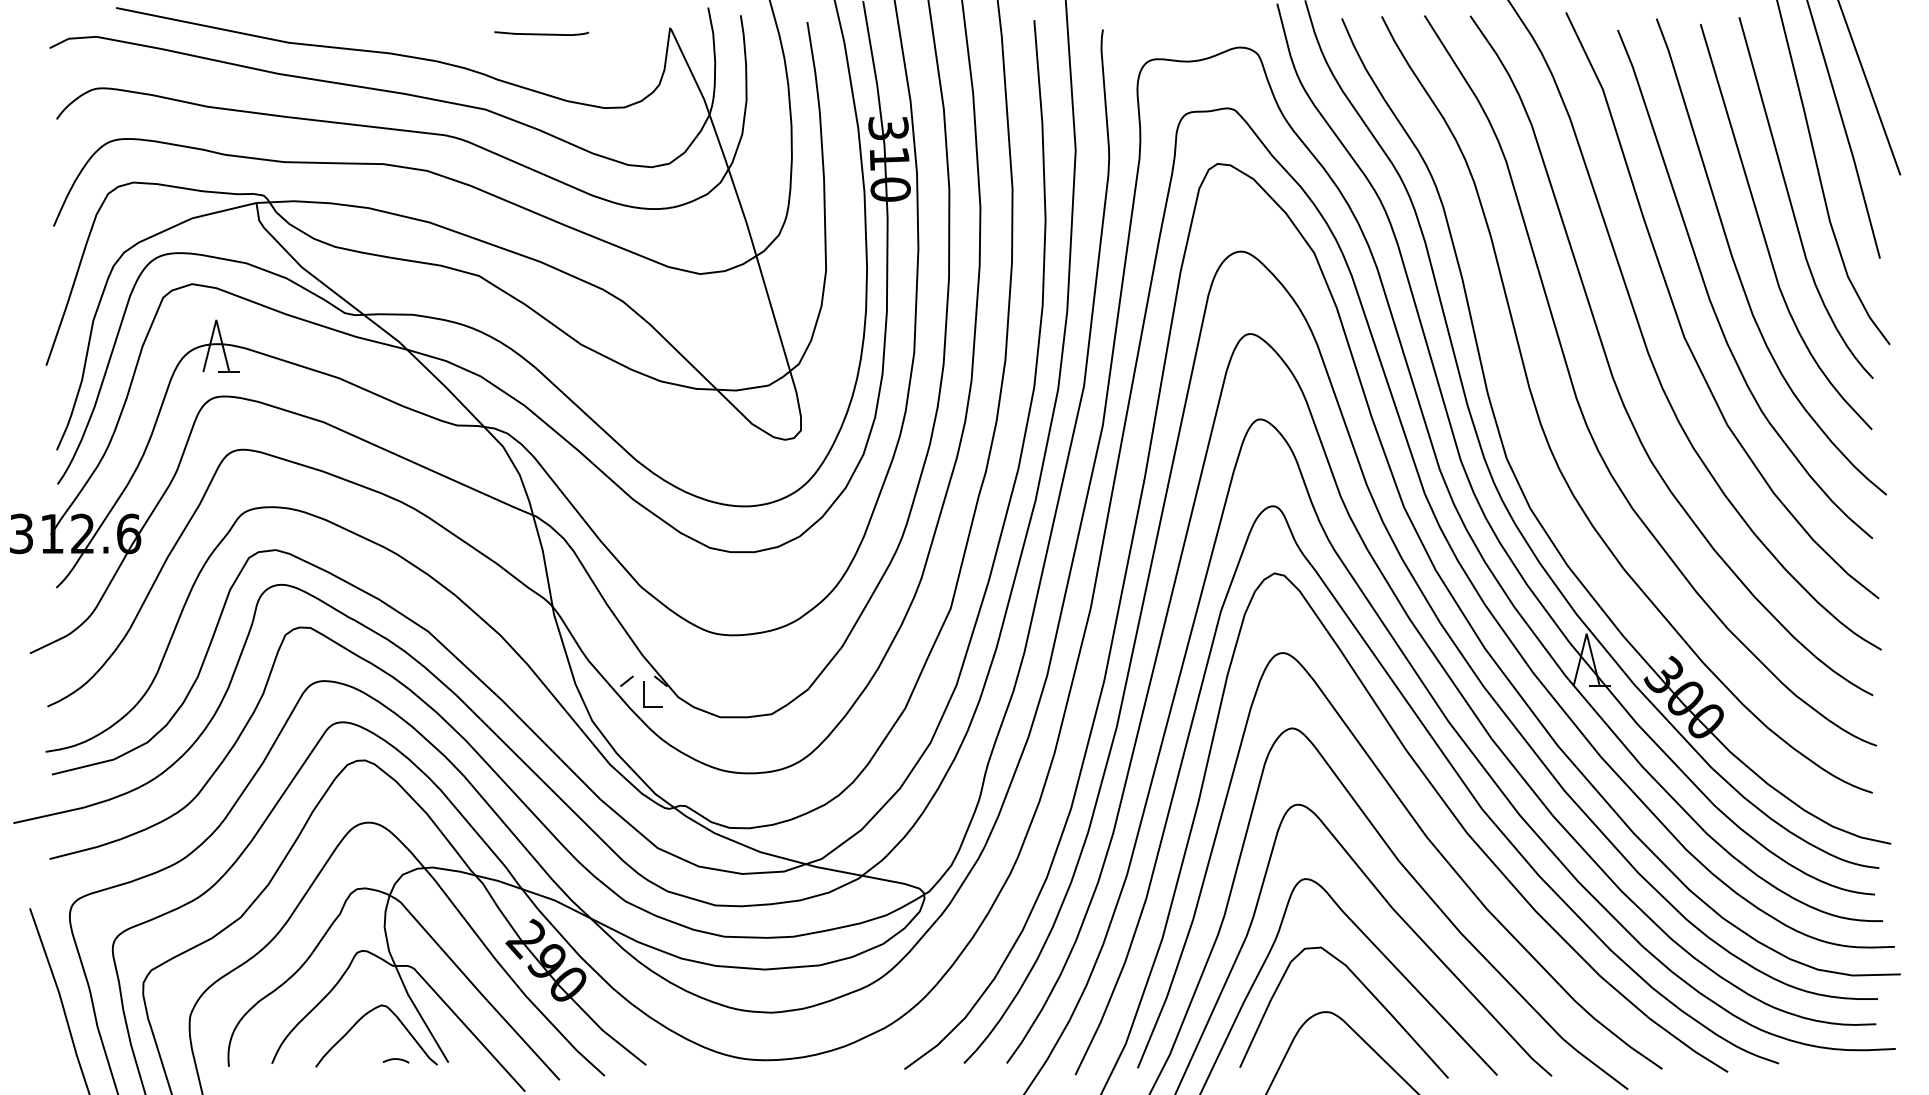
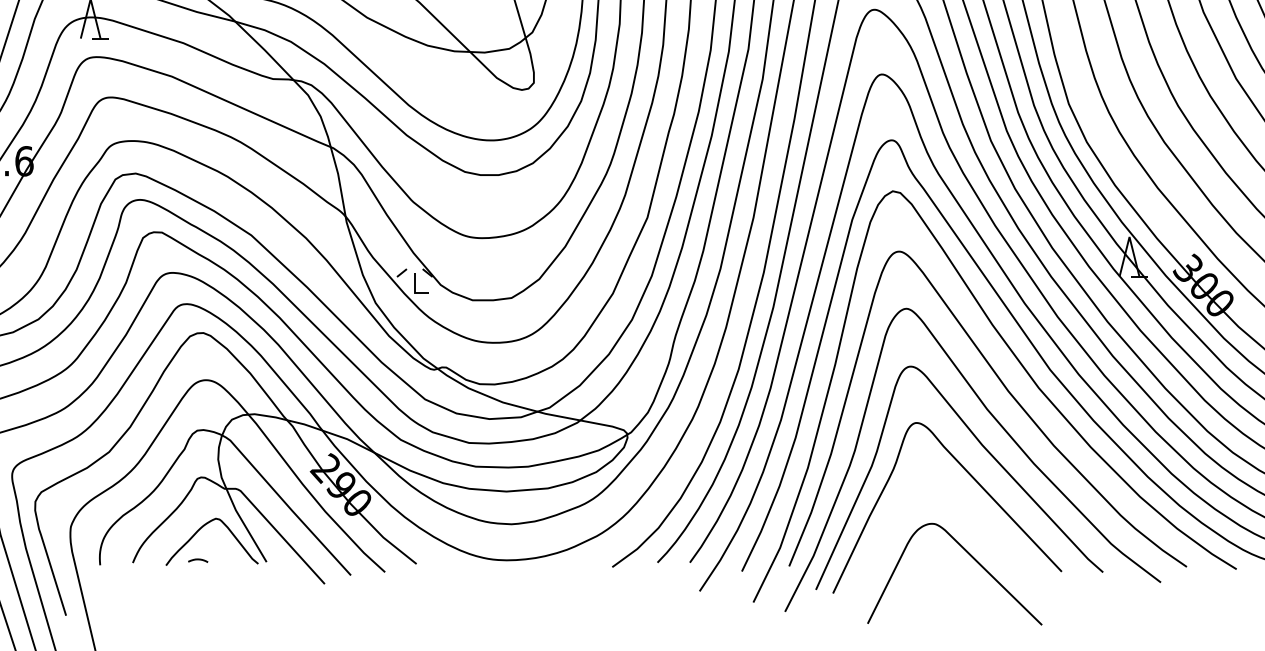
curve: (1366, 989) -> (962, 506), removed
curve: (395, 1059) -> (197, 559), moved

